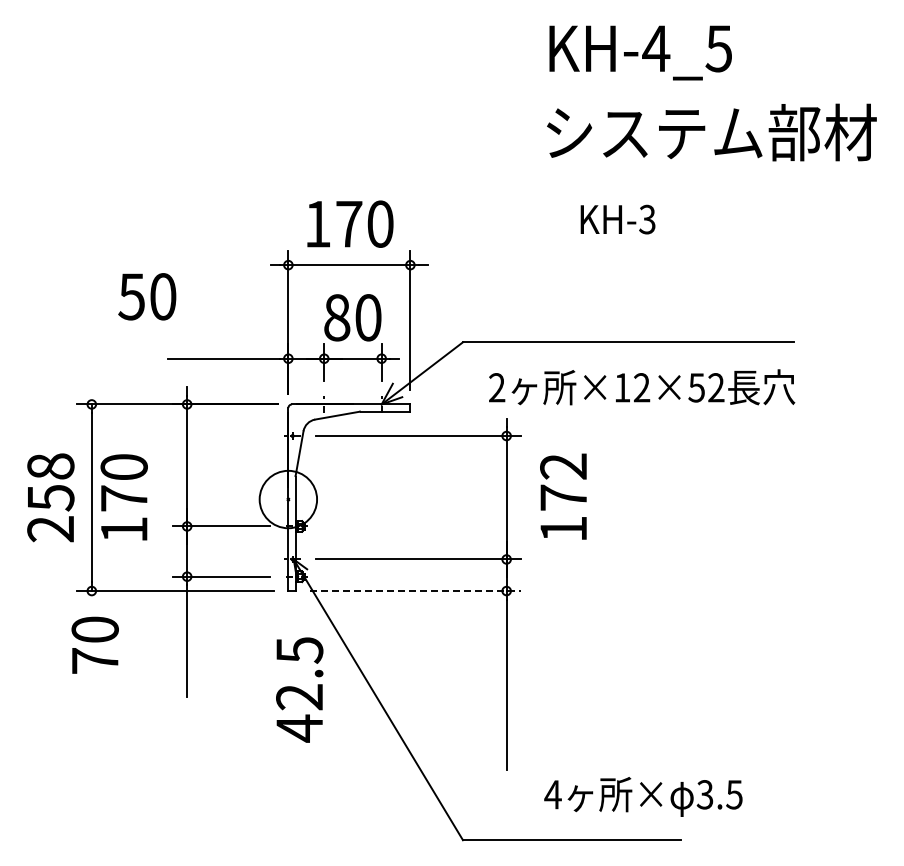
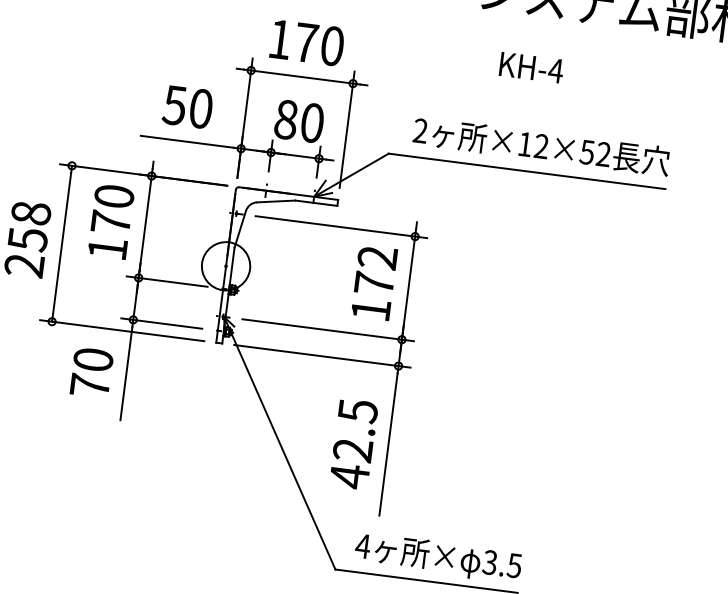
text: (647, 219) -> (555, 70), KH-3 -> KH-4
text: (147, 296) -> (188, 106), moved
text: (642, 387) -> (542, 146), moved
text: (563, 496) -> (374, 282), moved
text: (123, 497) -> (110, 221), moved
line: (415, 591) -> (322, 356), dashed -> solid
text: (94, 644) -> (91, 372), moved
text: (299, 689) -> (353, 443), moved
text: (643, 796) -> (438, 557), moved

